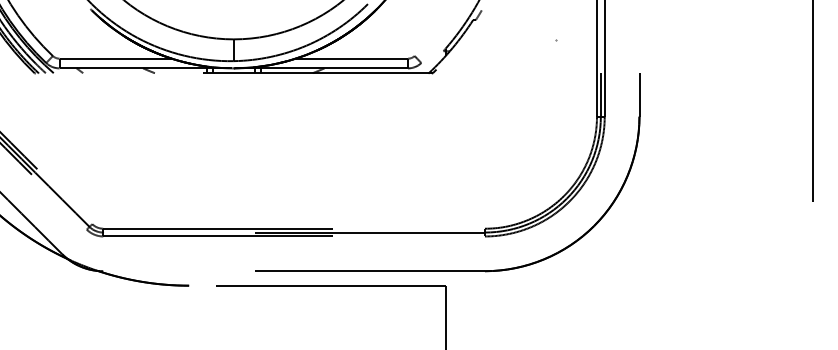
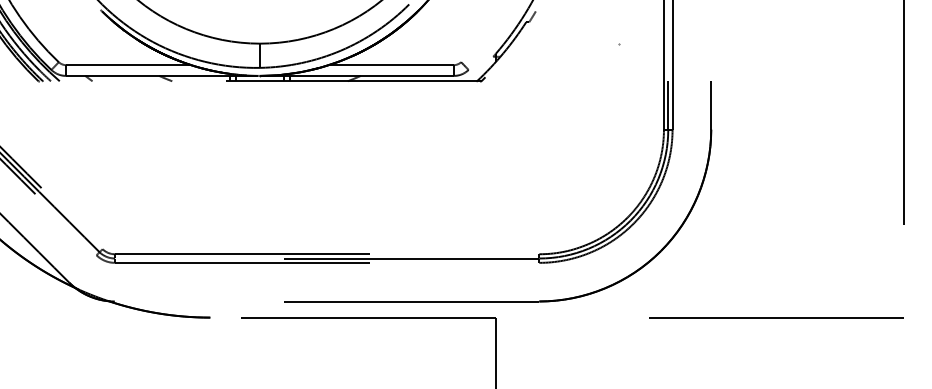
line: (697, 285) -> (775, 317), added

